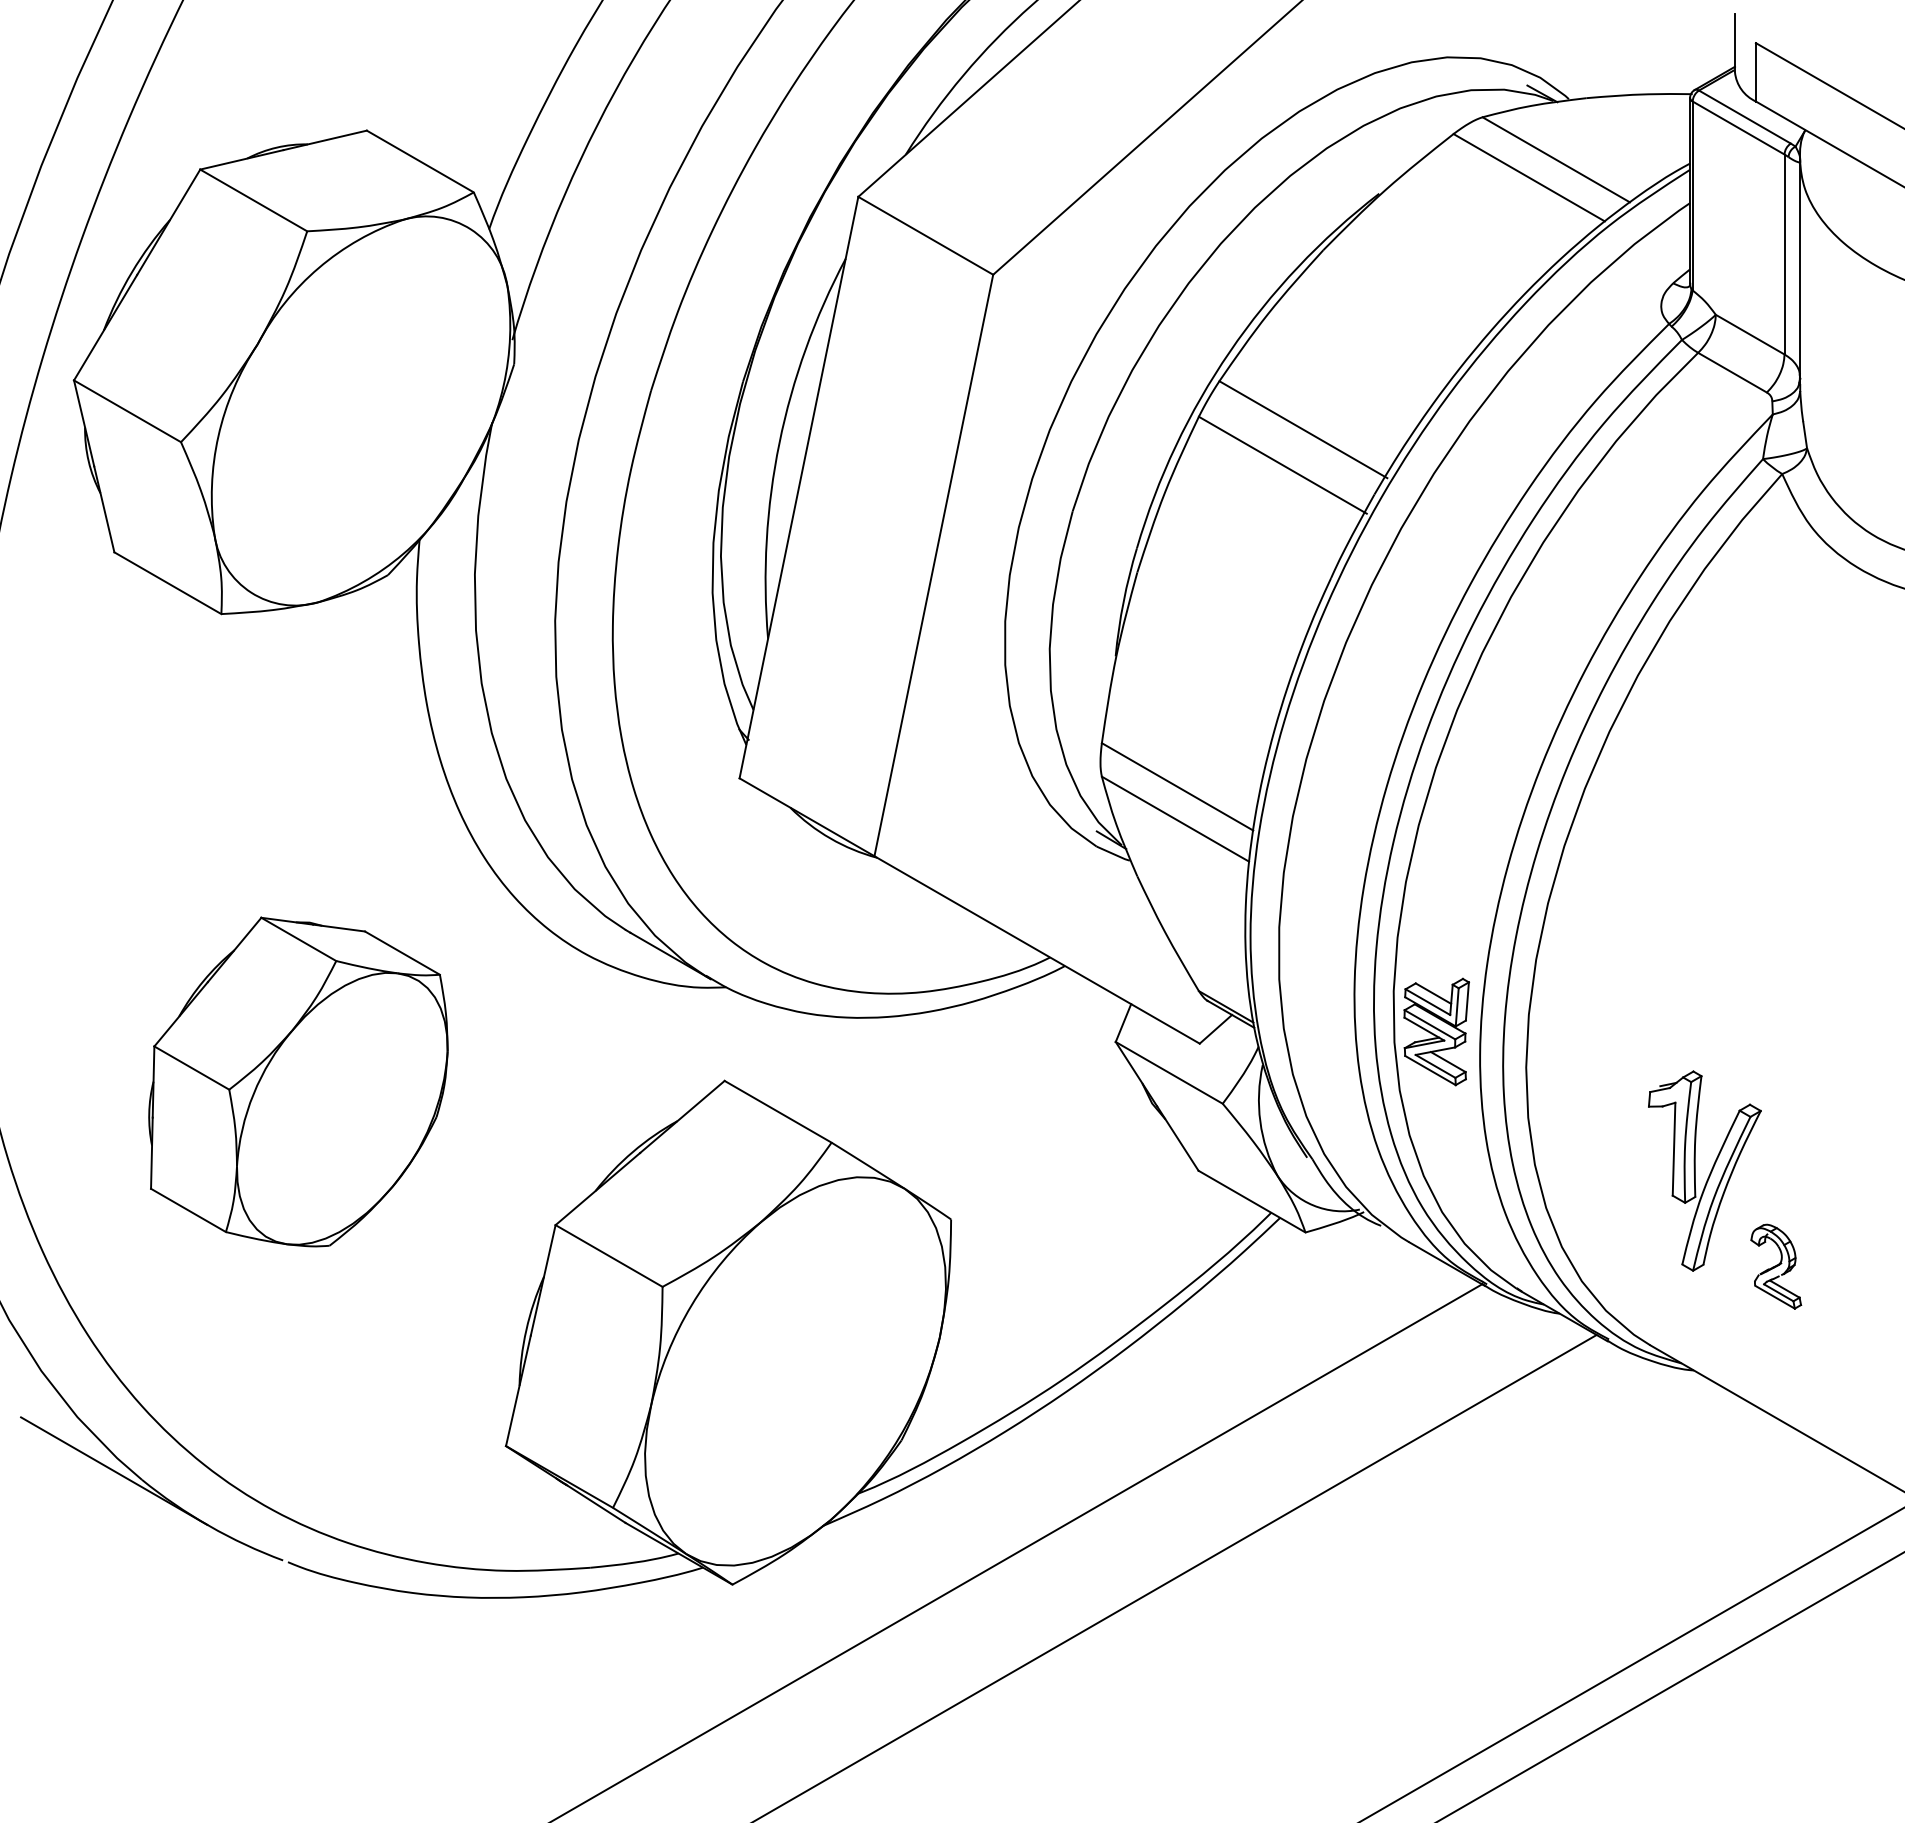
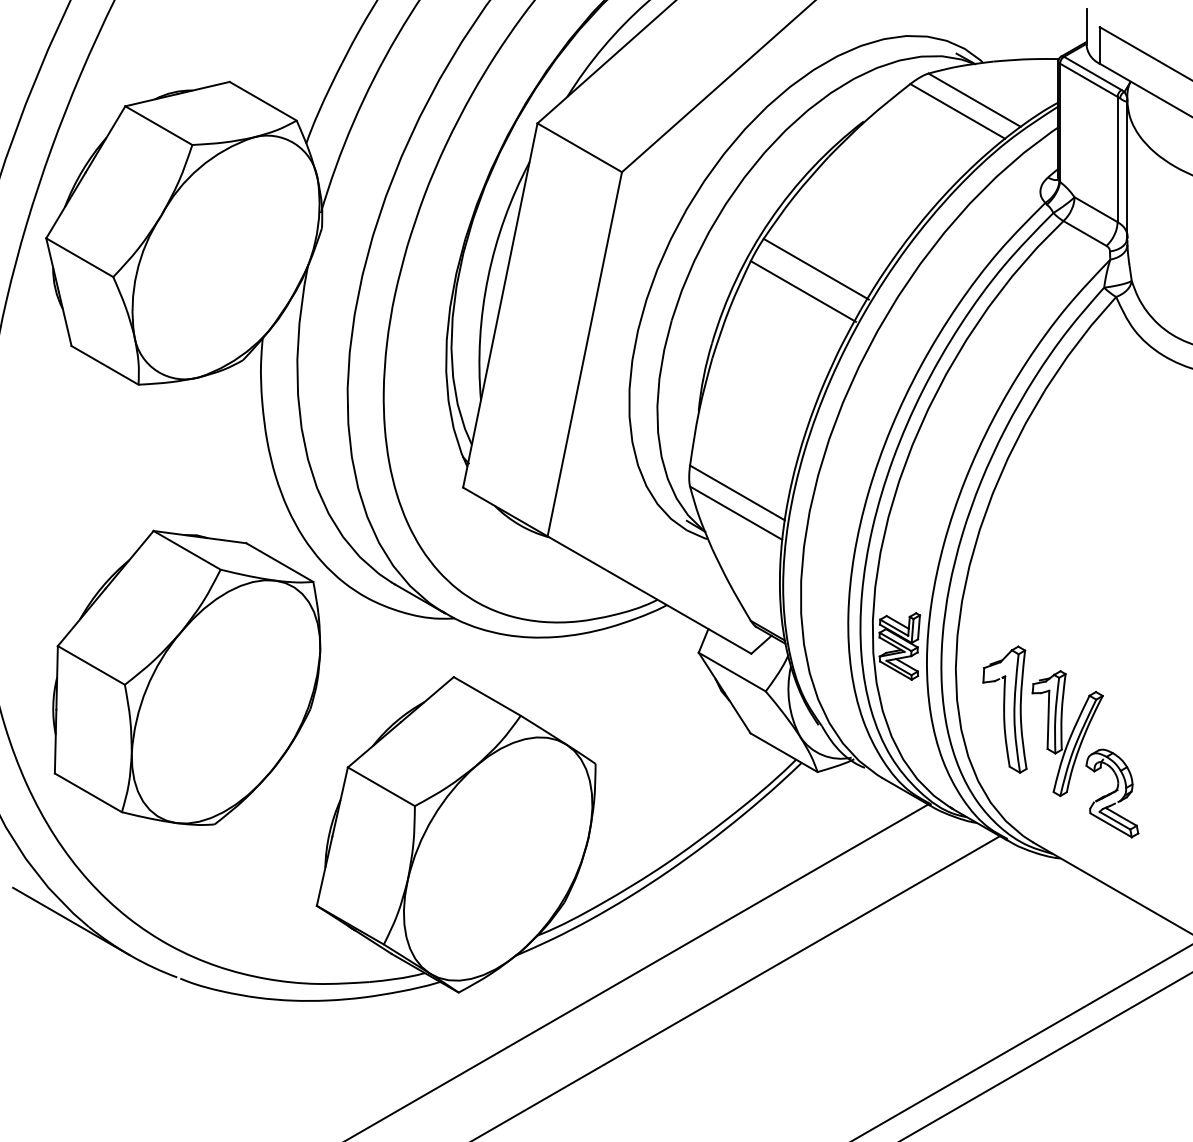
part: (297, 1081) -> (186, 677), size x1.43
part: (1603, 1132) -> (1004, 709), added
part: (1776, 1266) -> (1112, 793), size x1.67

